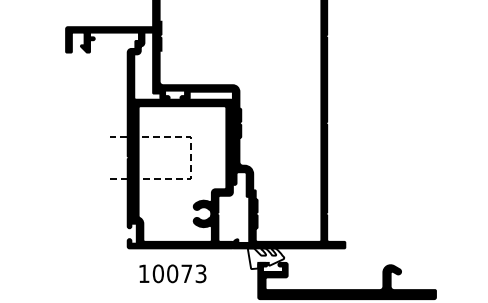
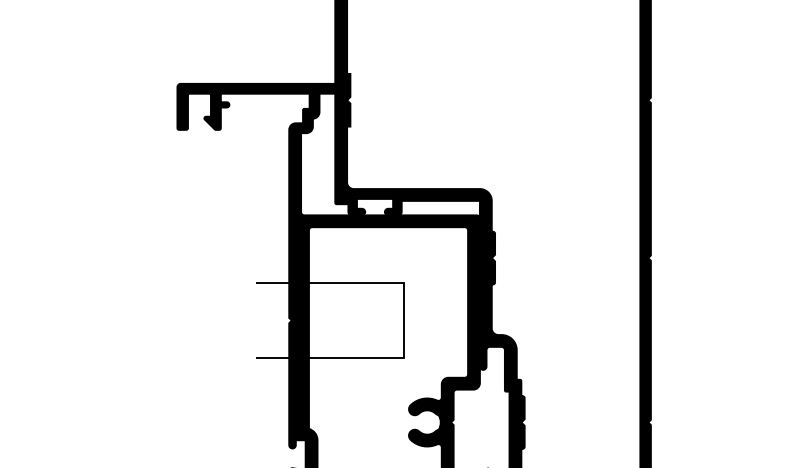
line: (190, 157) -> (403, 320), dashed -> solid

